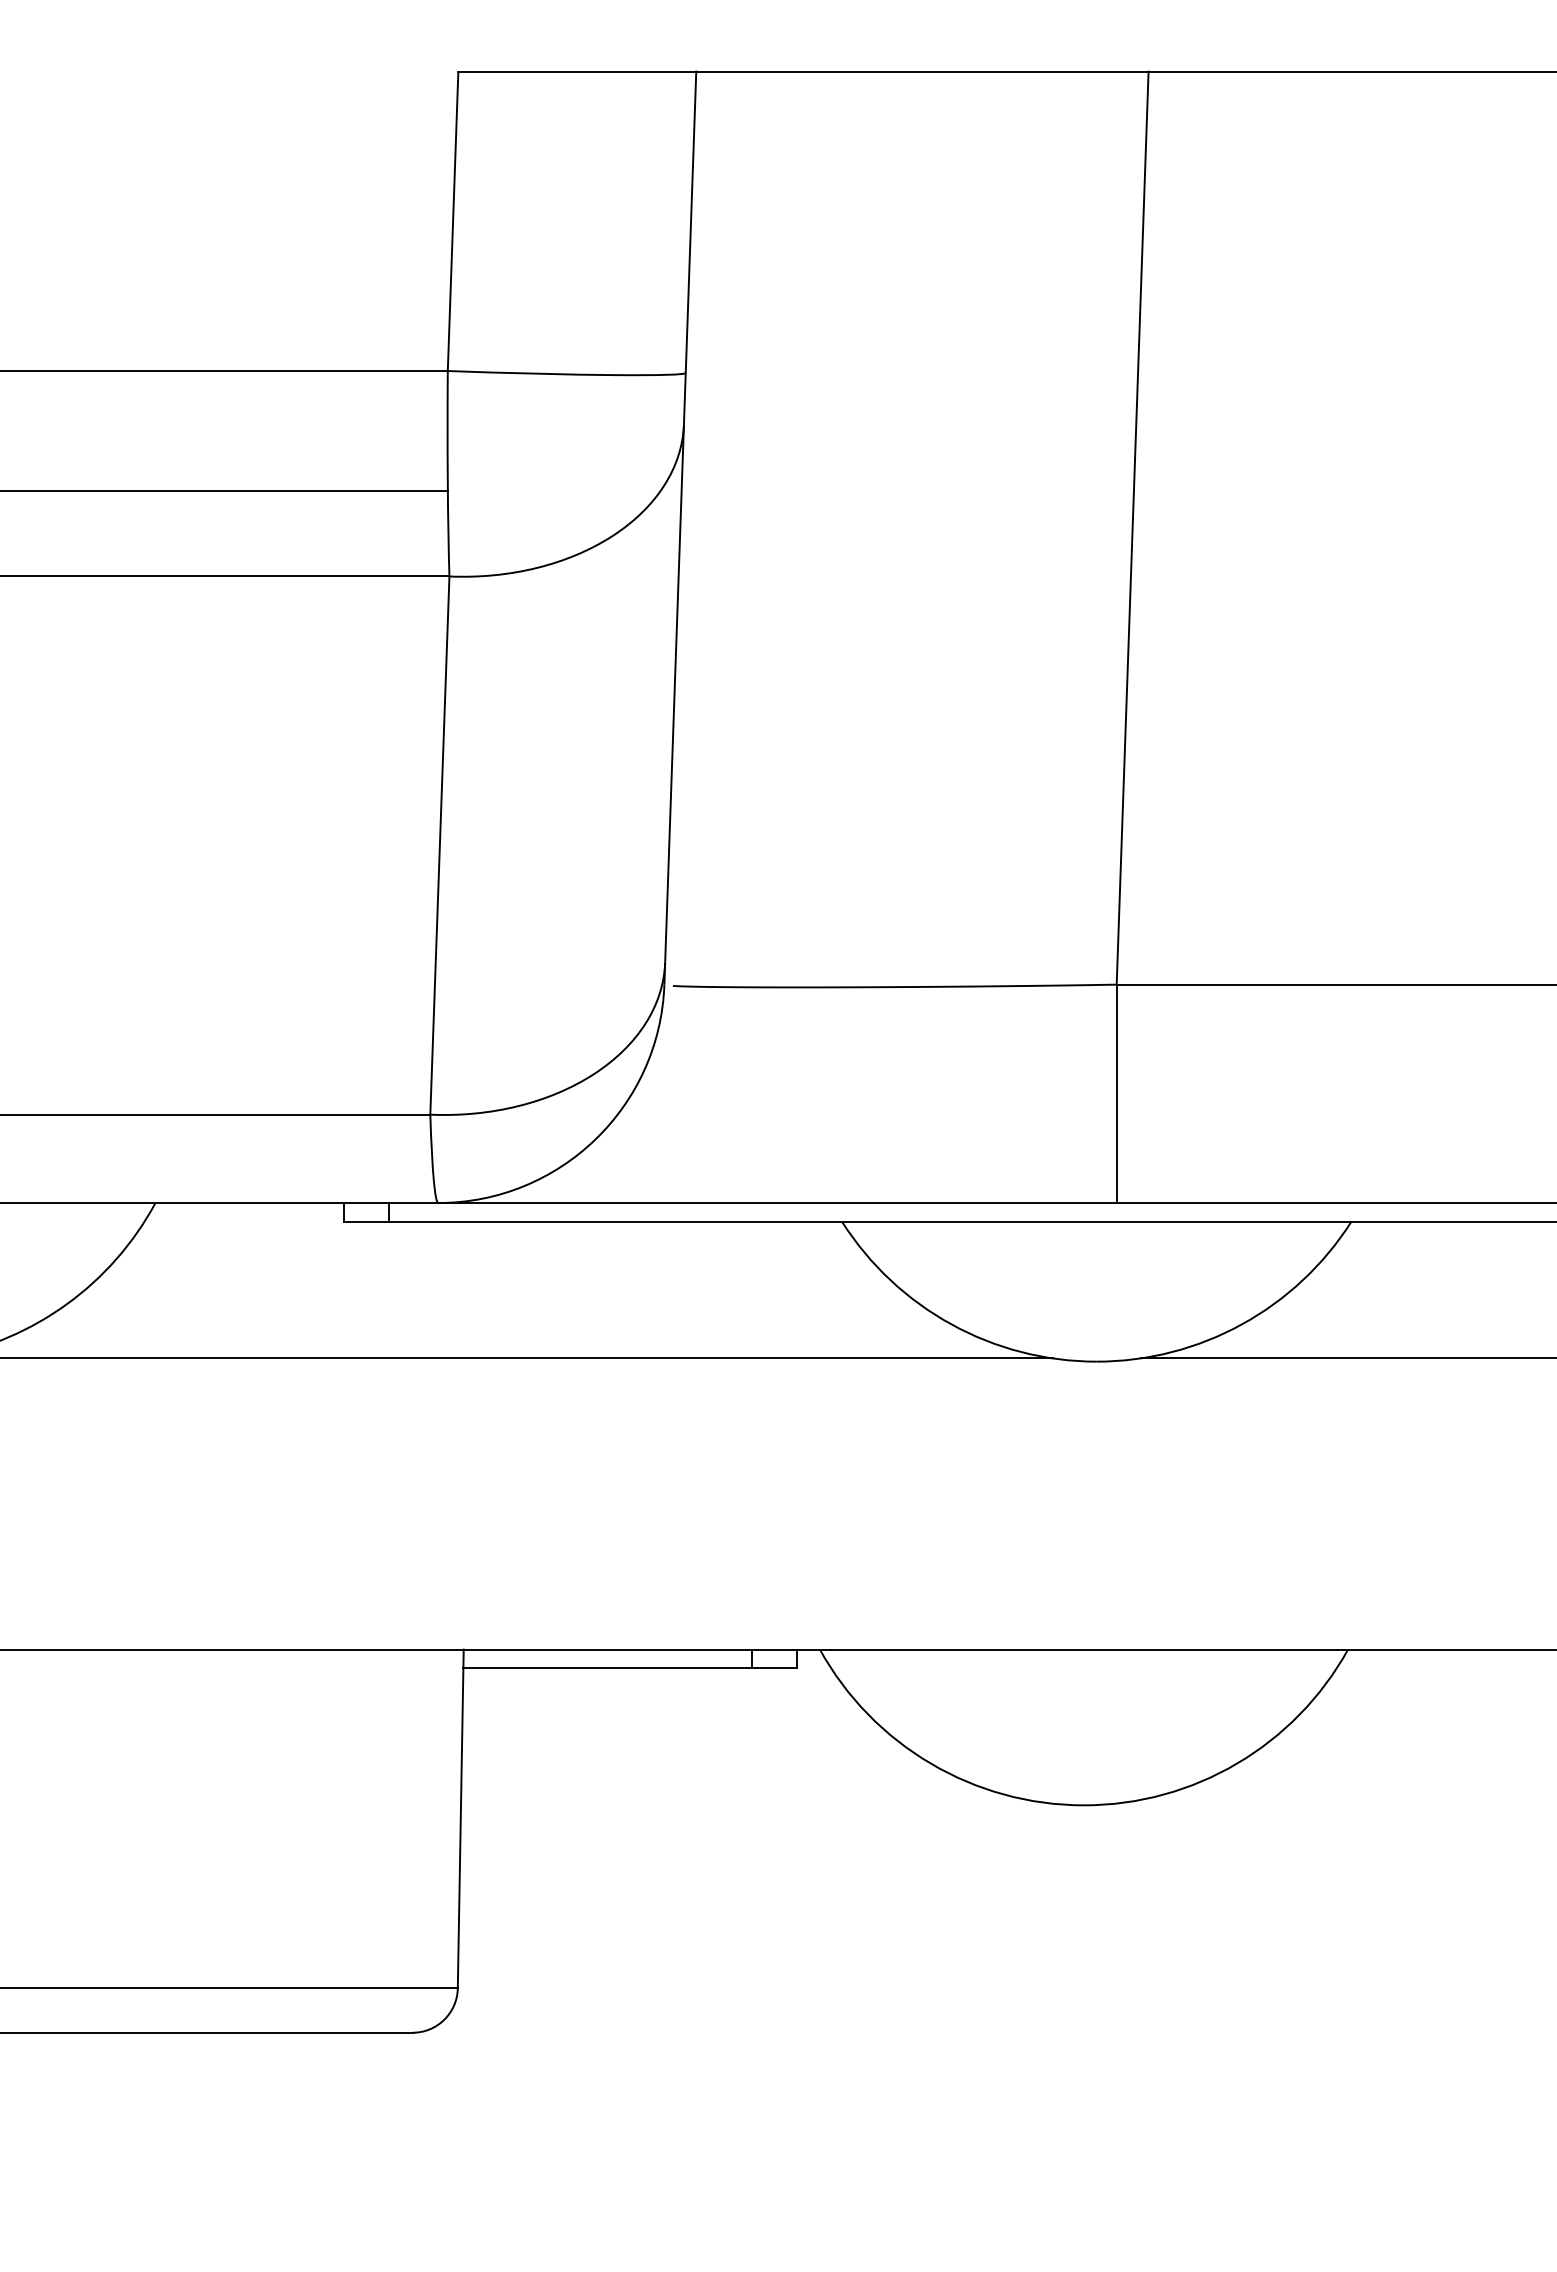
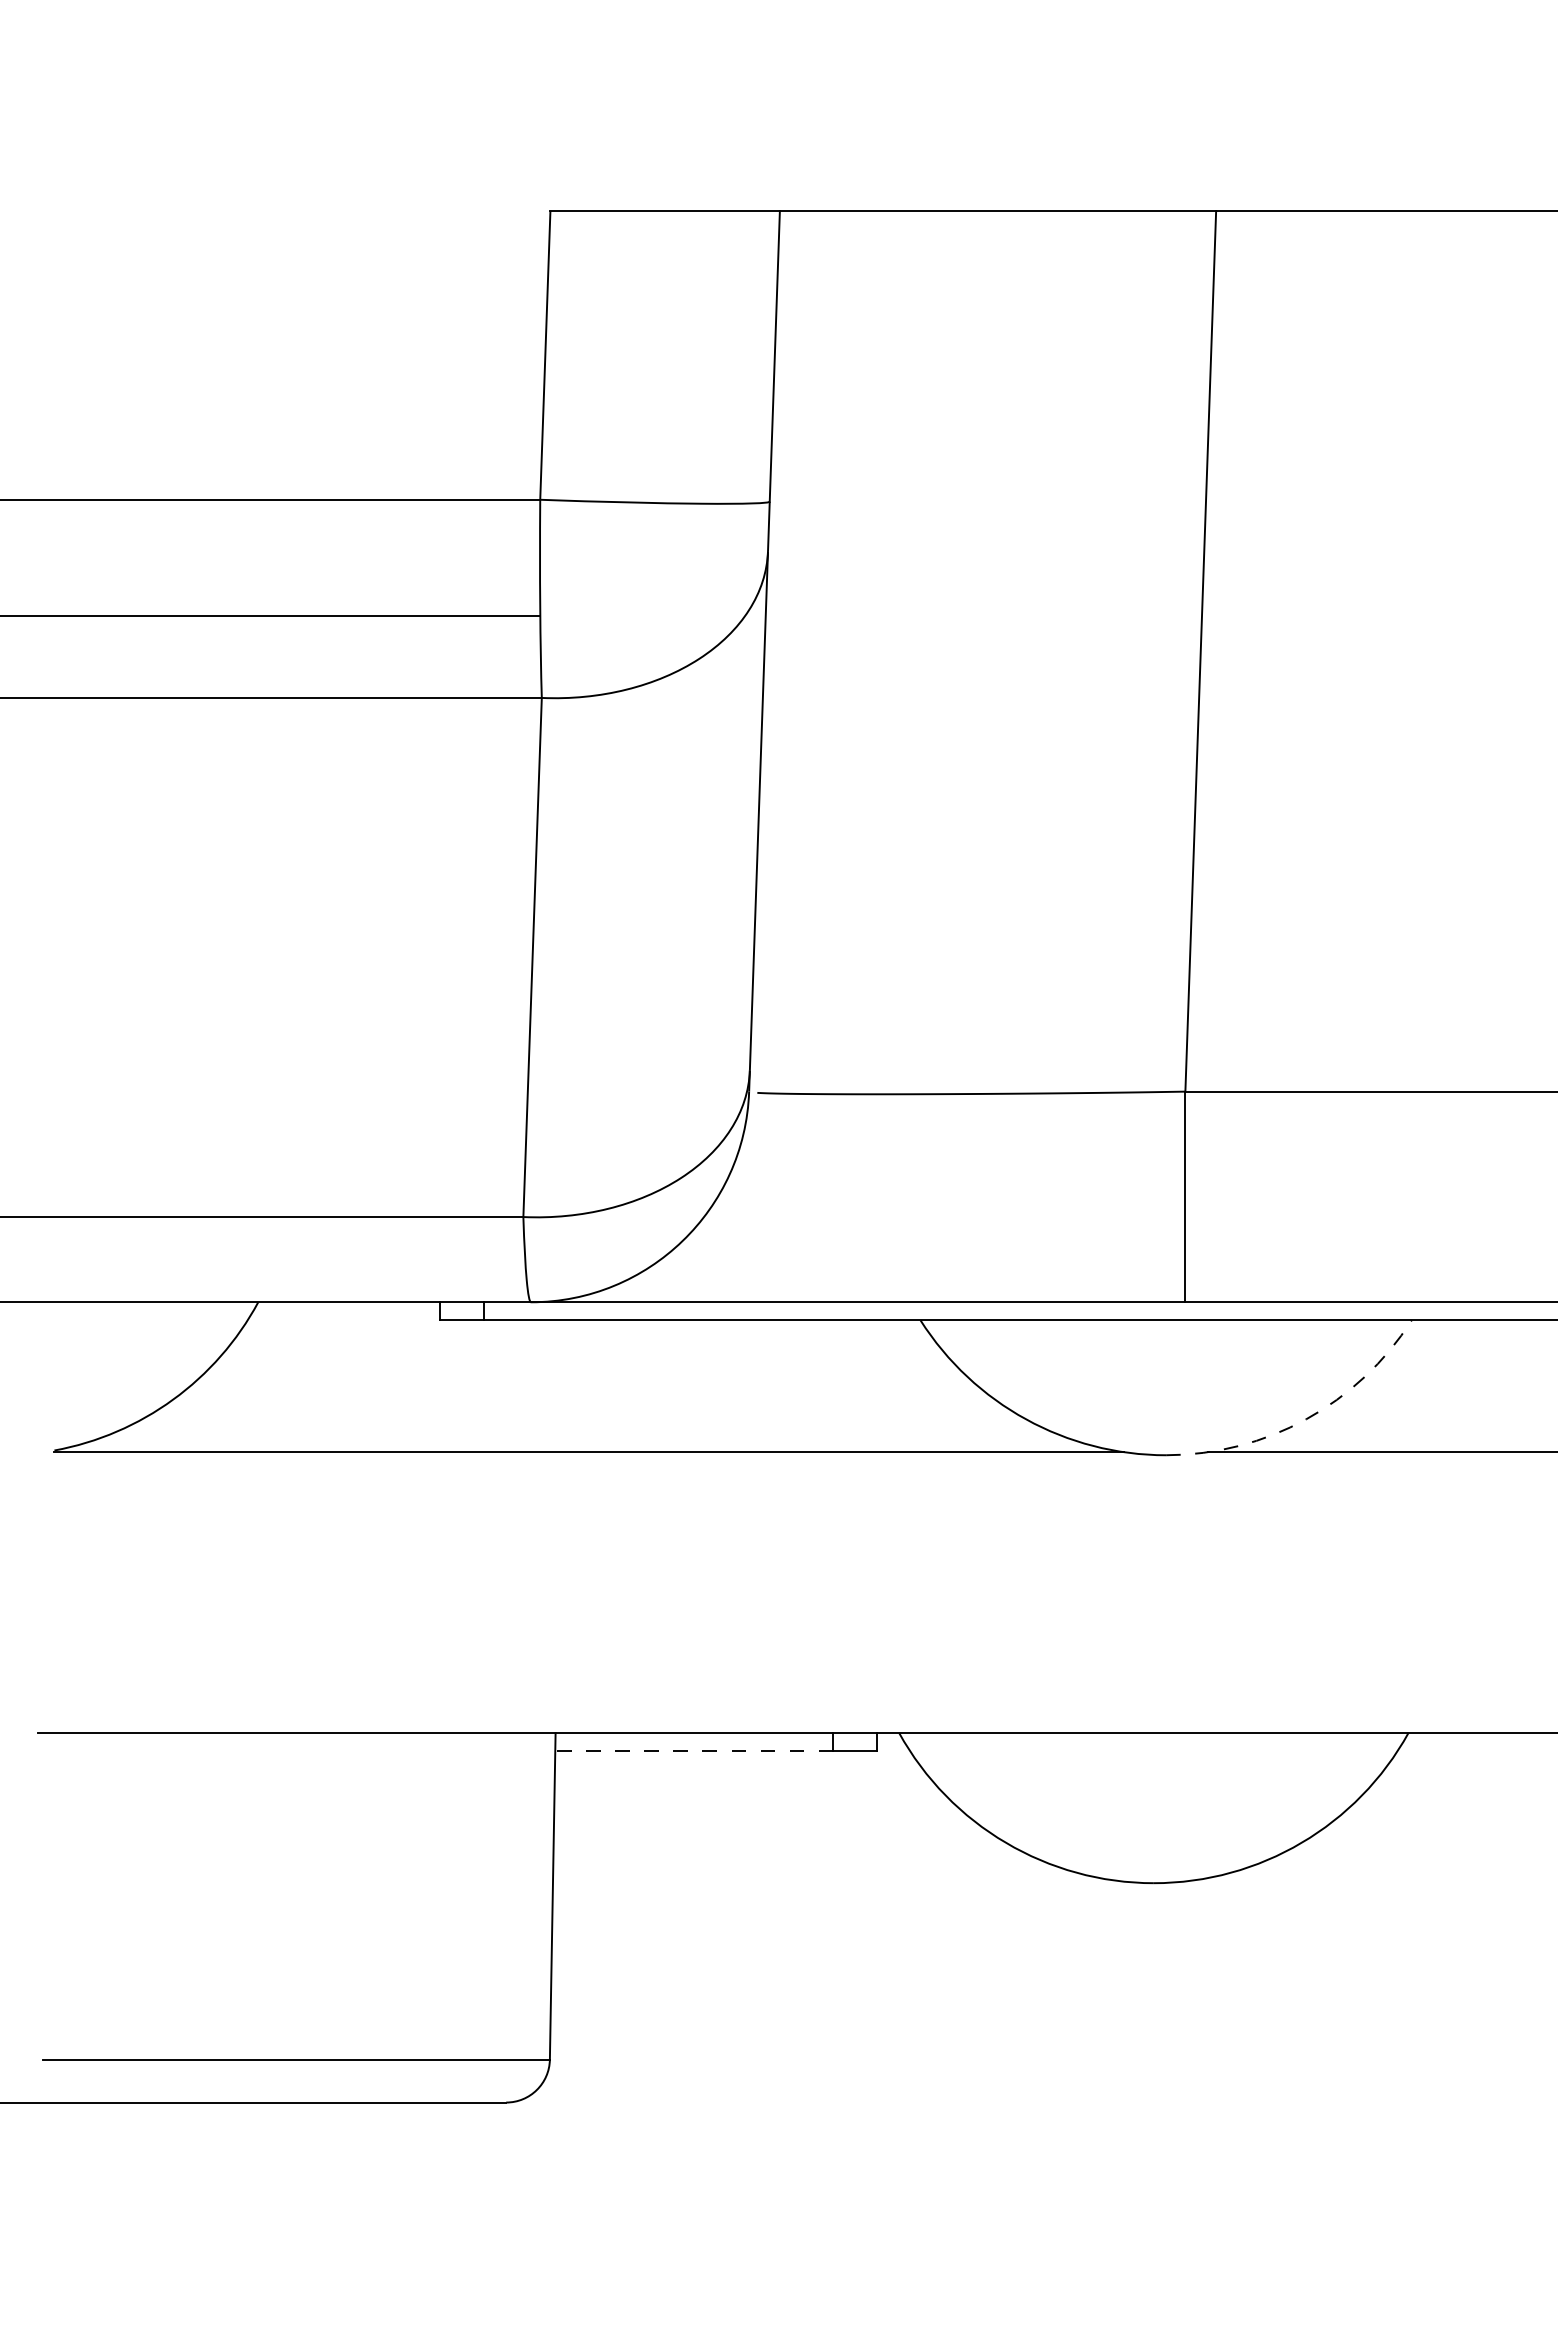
arc: (1242, 1324) -> (1306, 1419), solid -> dashed
line: (606, 1668) -> (693, 1751), solid -> dashed

